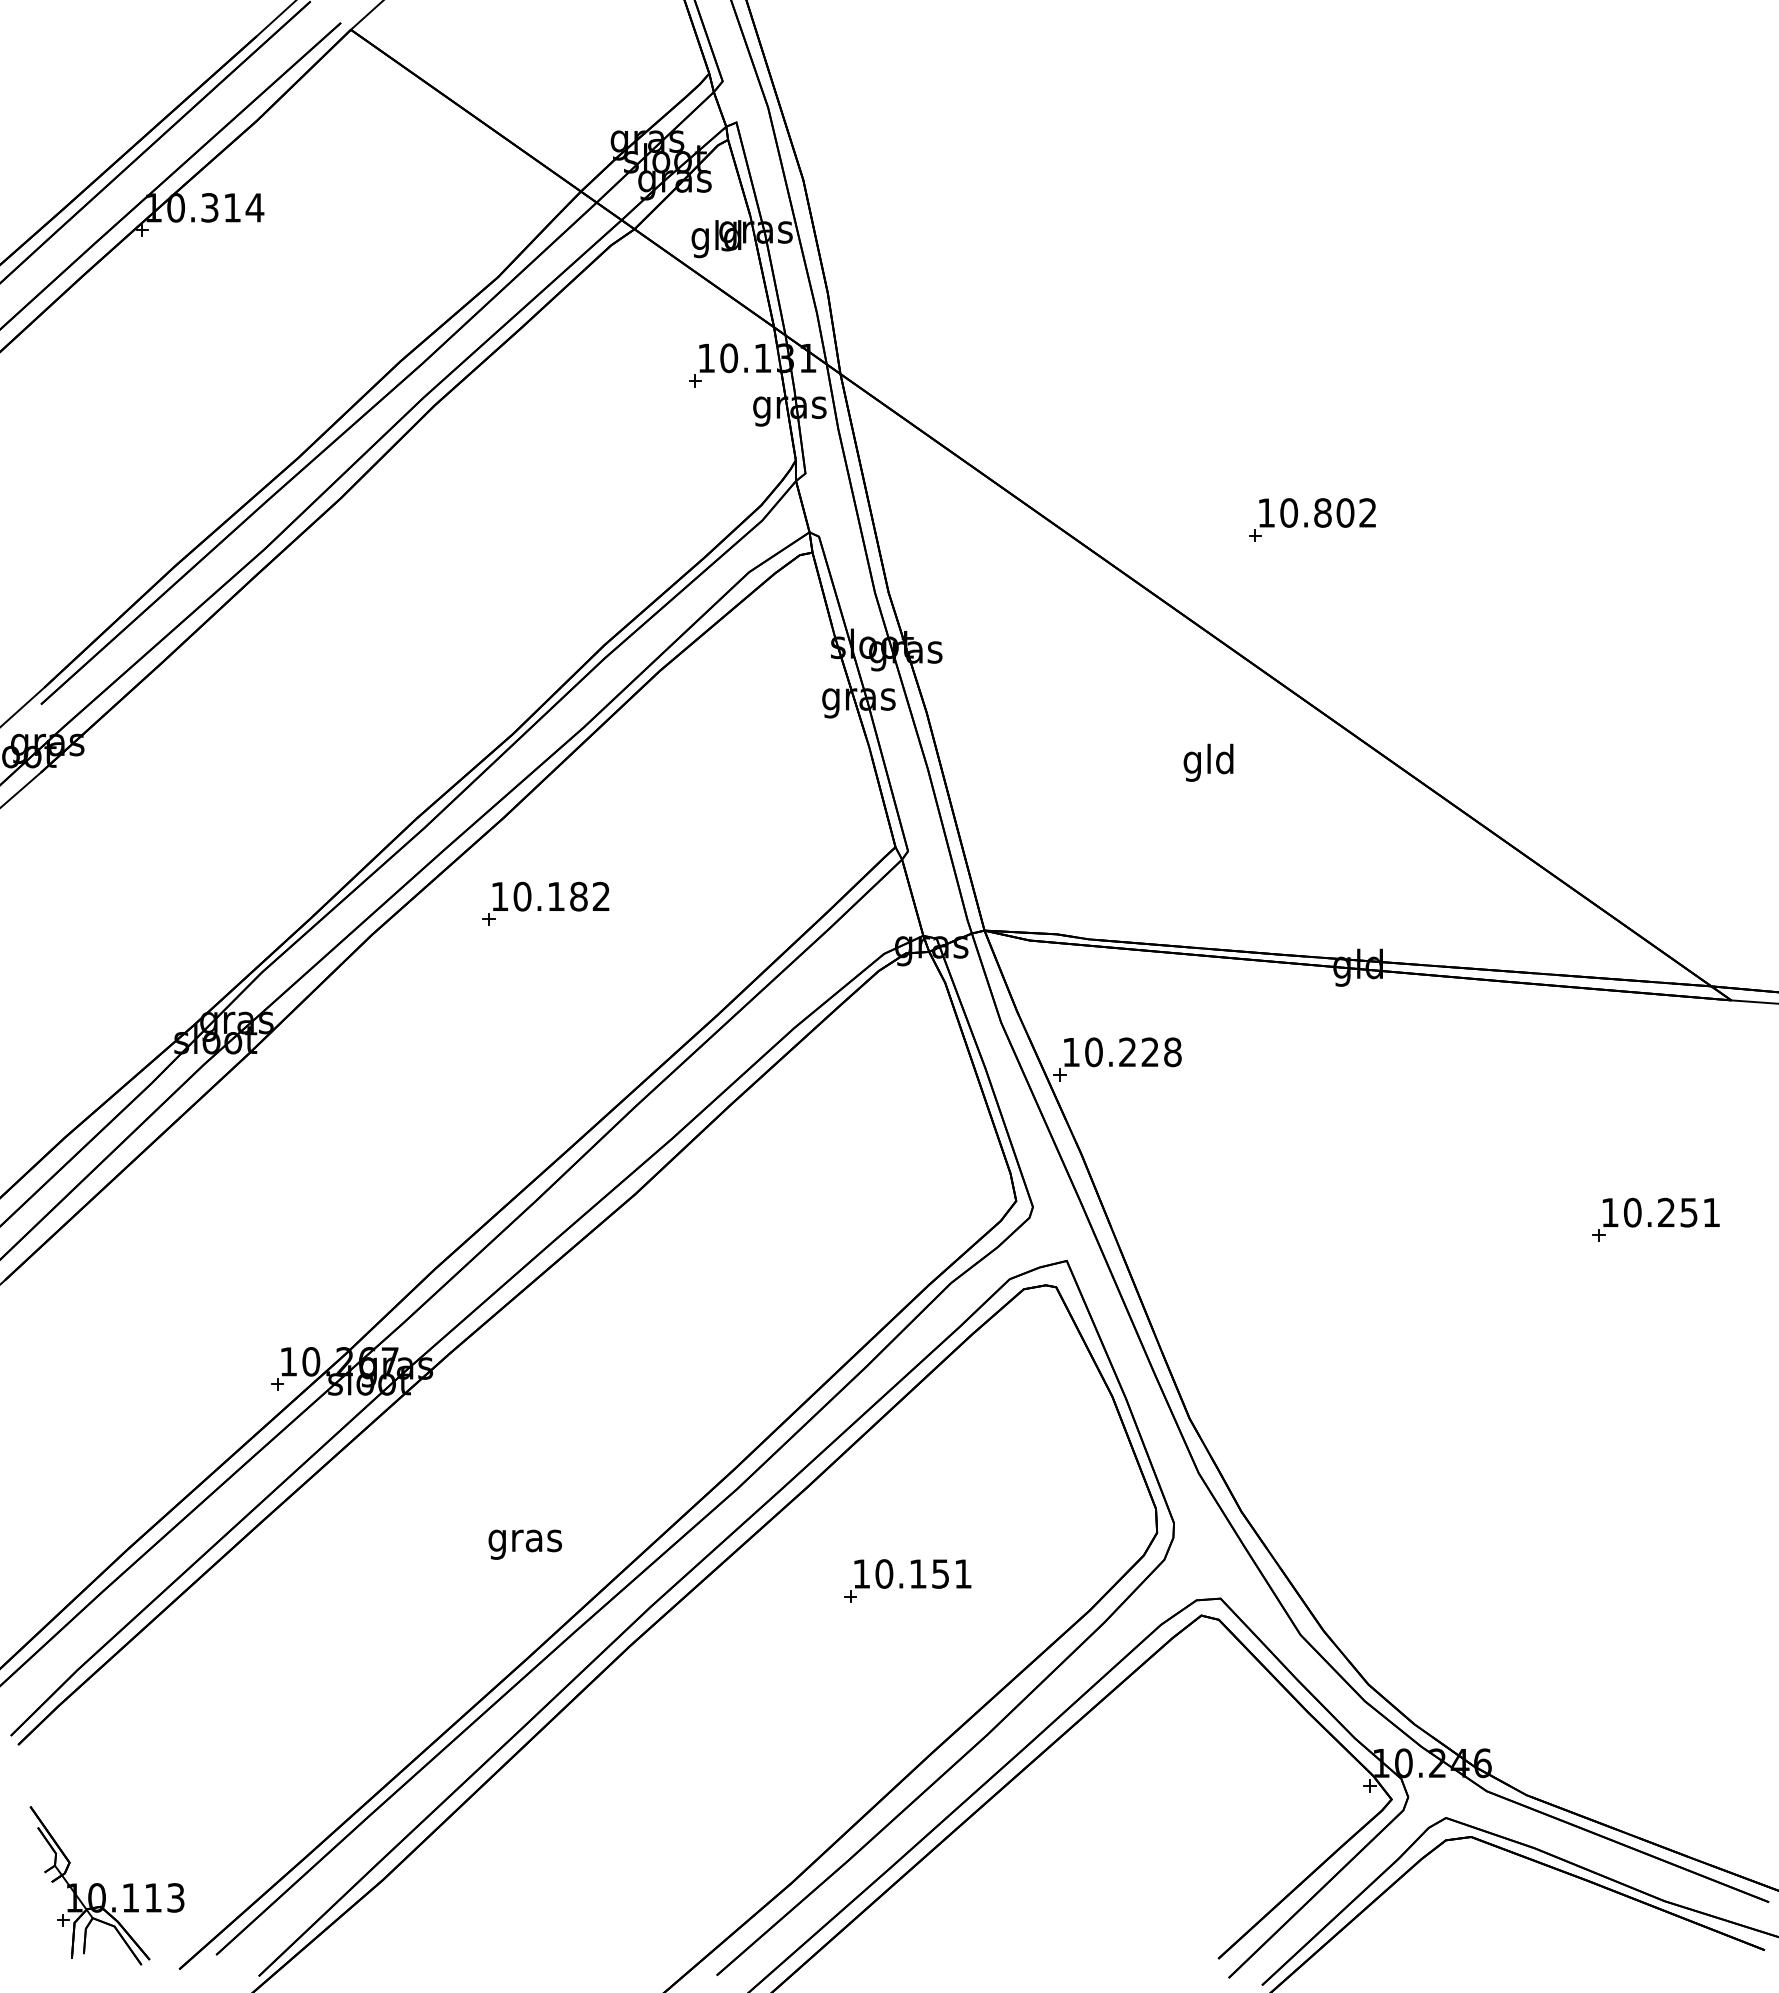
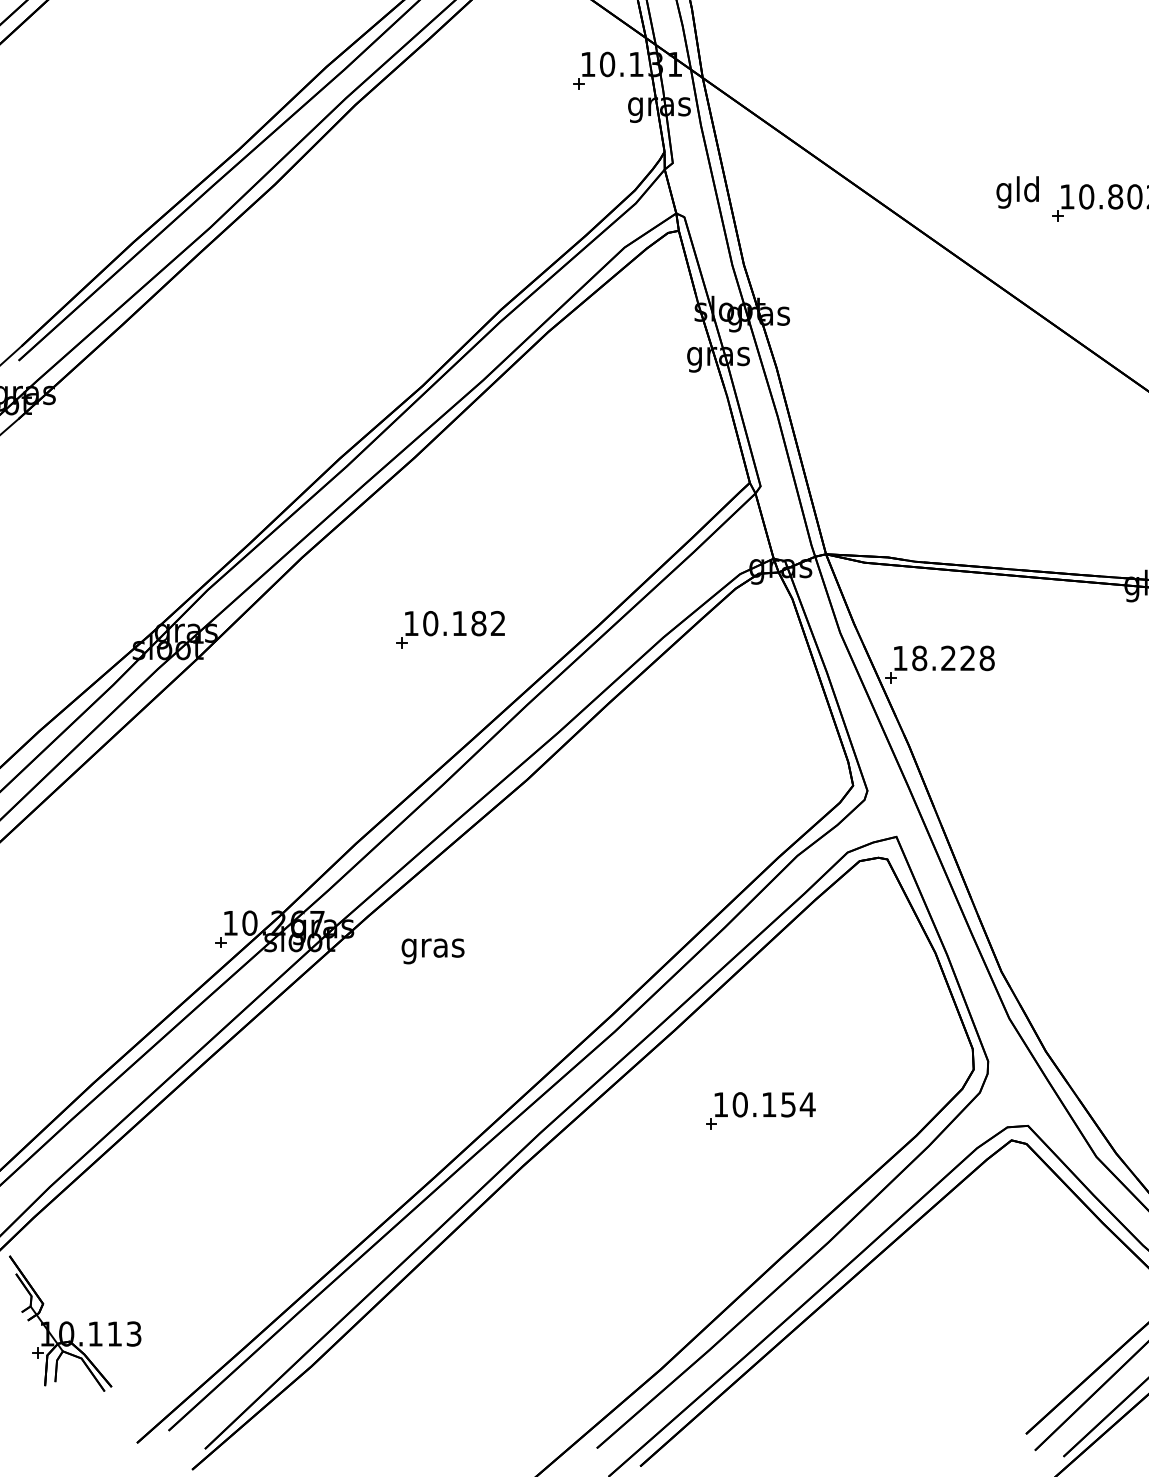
text: (1208, 762) -> (1017, 192), moved
part: (545, 903) -> (450, 629), moved
text: (1093, 1052) -> (919, 658), 10.228 -> 18.228
text: (524, 1544) -> (432, 951), moved
text: (962, 1573) -> (807, 1104), 10.151 -> 10.154
part: (106, 1885) -> (74, 1323), moved

